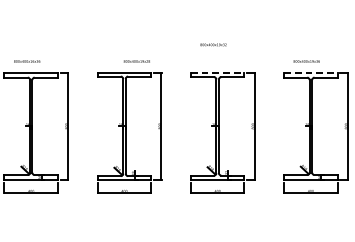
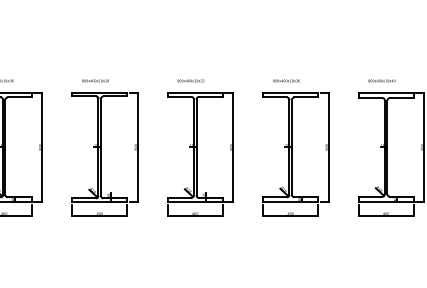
text: (213, 44) -> (190, 80), moved
text: (136, 61) -> (95, 80), moved
line: (217, 72) -> (195, 92), dashed -> solid
line: (311, 72) -> (291, 92), dashed -> solid

